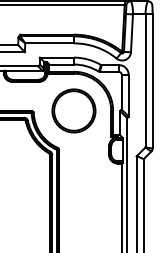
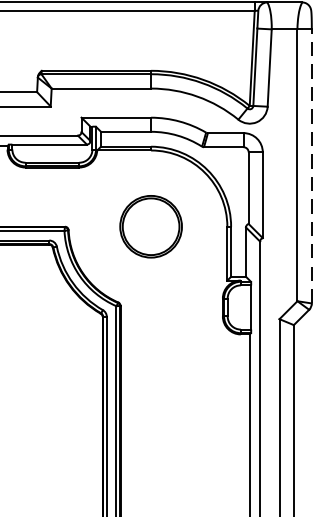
line: (152, 80) -> (311, 164), solid -> dashed
circle: (73, 110) -> (150, 225), size x0.7

